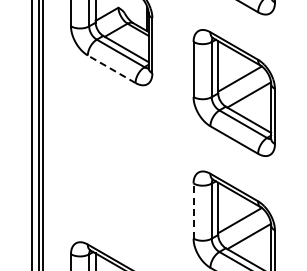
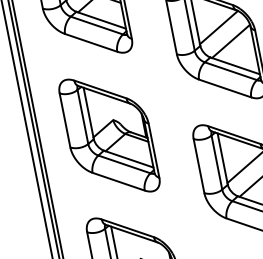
line: (111, 69) -> (91, 43), dashed -> solid
part: (111, 163) -> (109, 135), added
line: (193, 211) -> (199, 166), dashed -> solid

